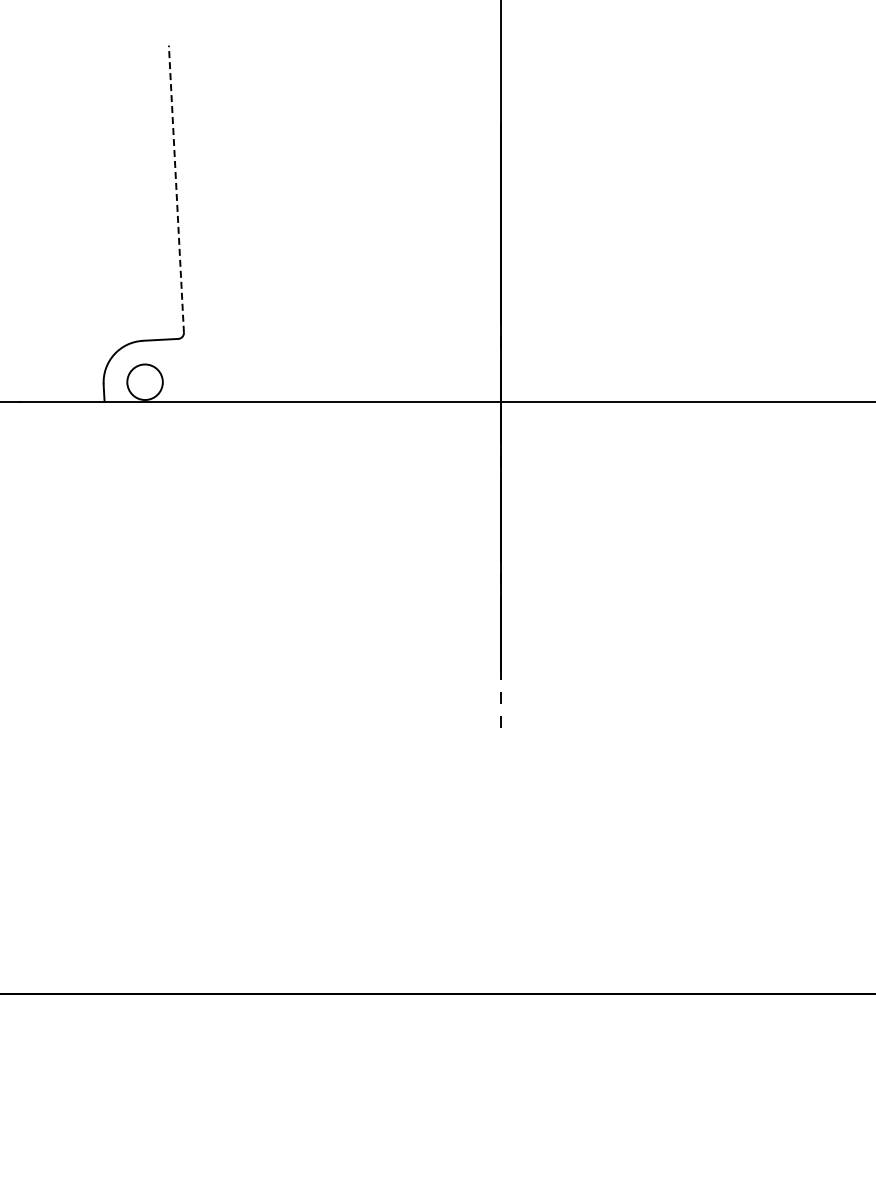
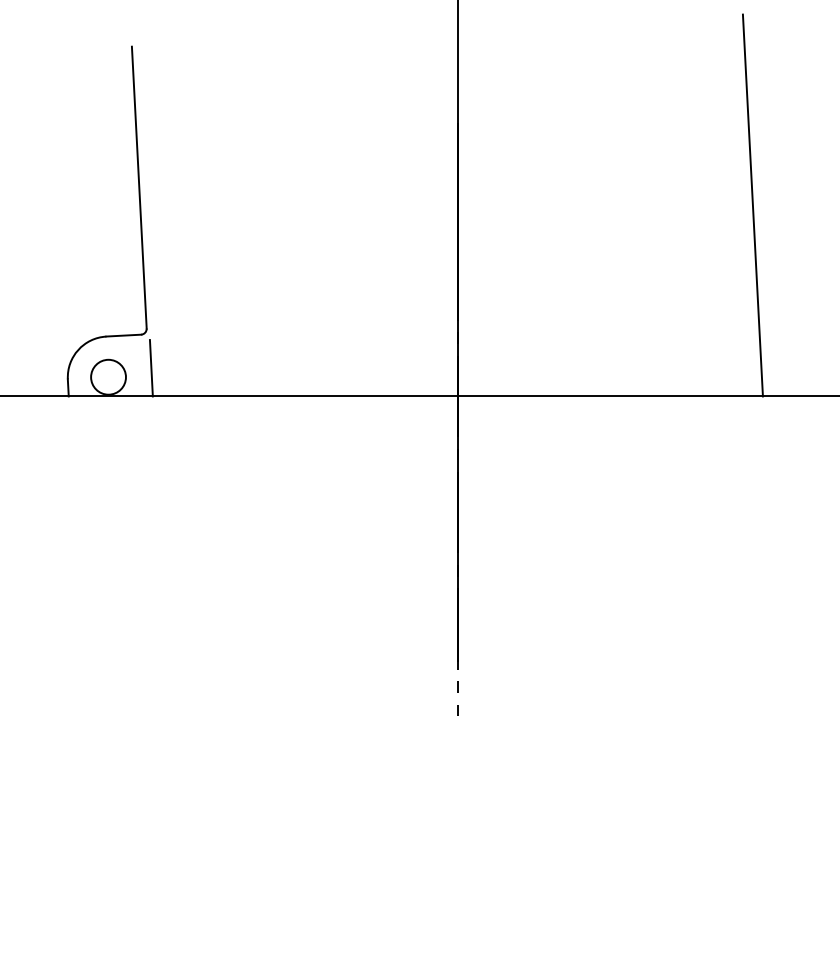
line: (176, 189) -> (139, 187), dashed -> solid
line: (801, 206) -> (753, 204), added
line: (188, 372) -> (151, 367), added

